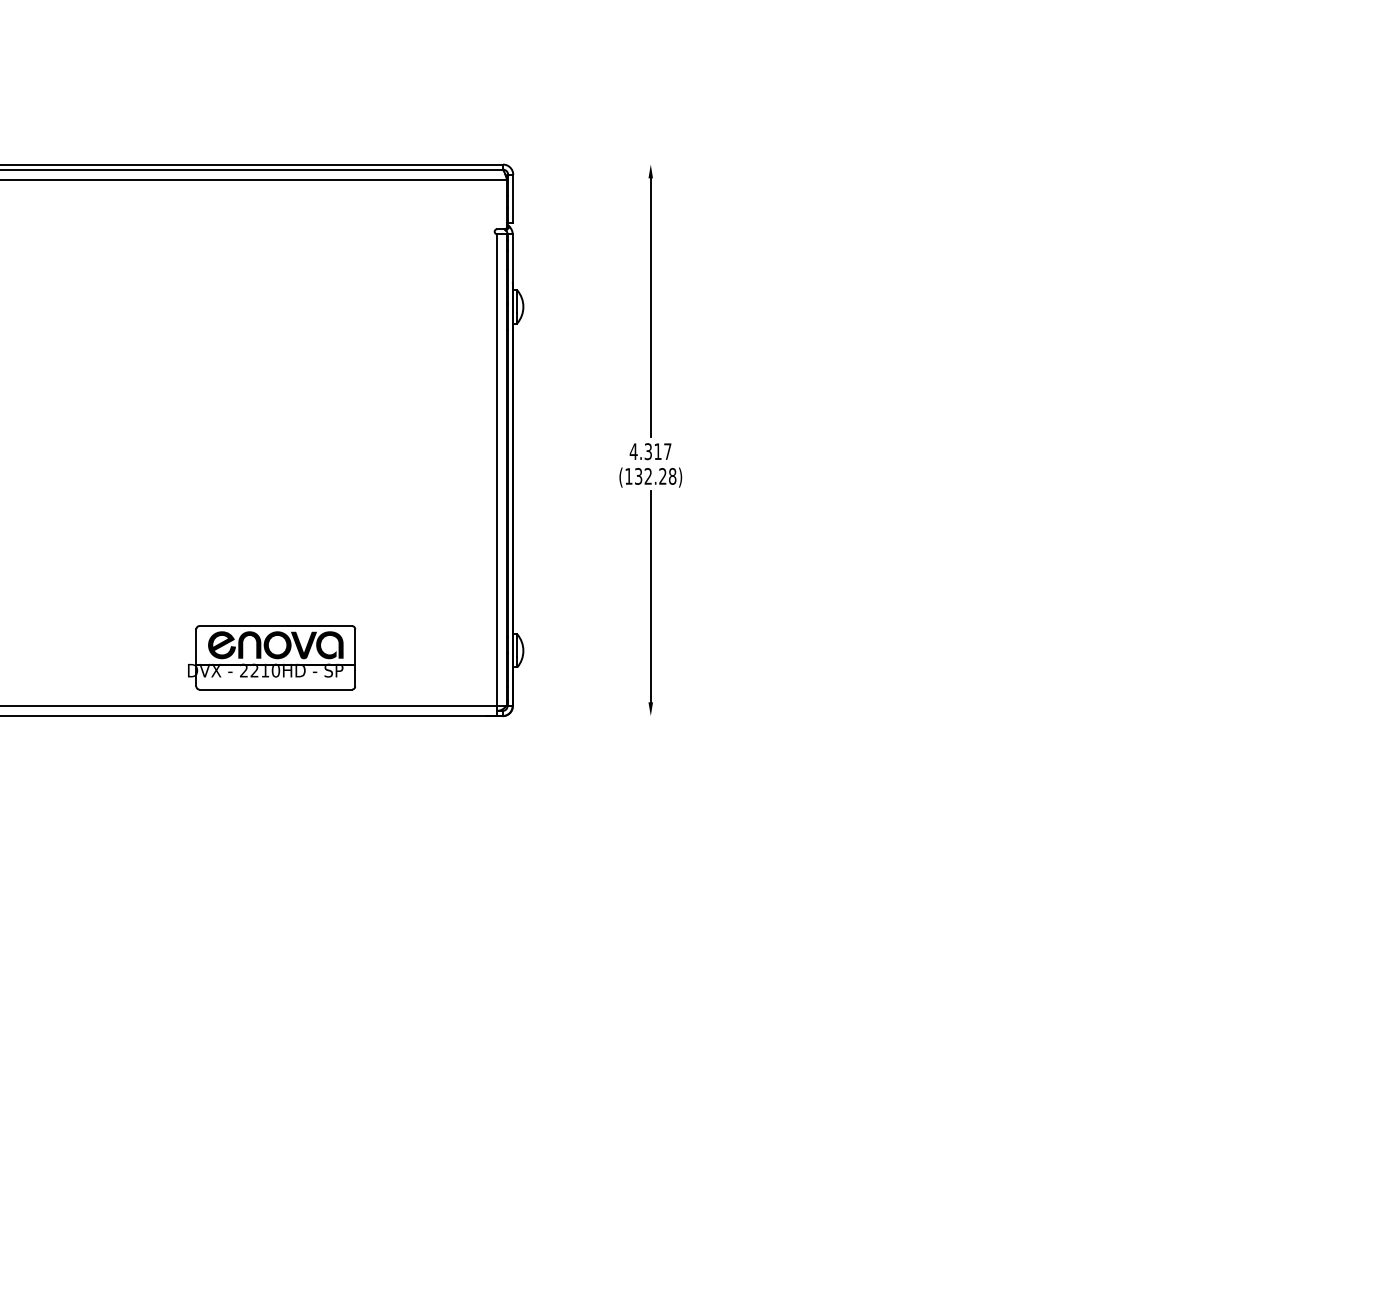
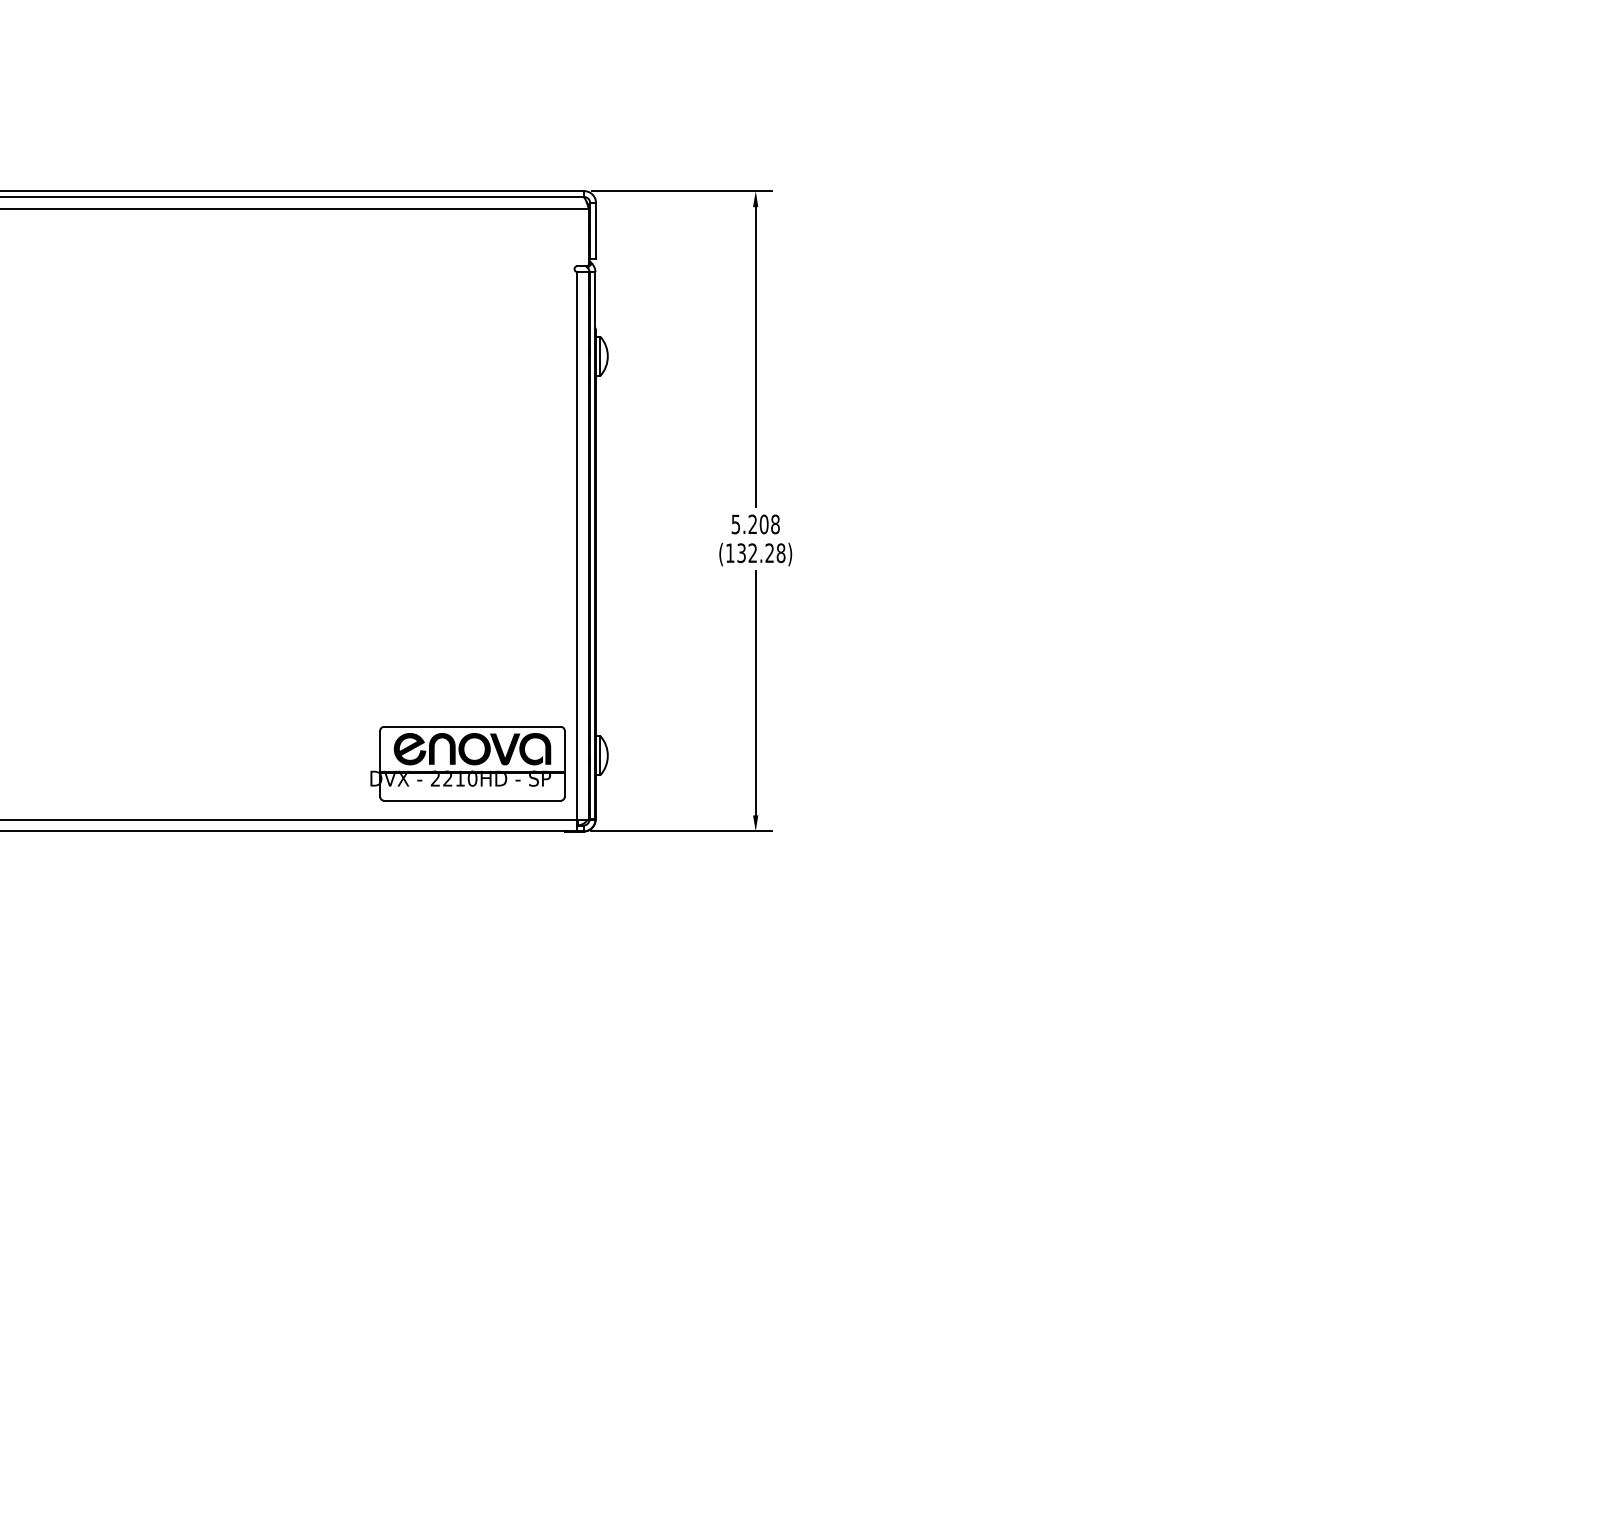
line: (587, 164) -> (682, 191), added
text: (650, 451) -> (755, 524), 4.317 -> 5.208
part: (272, 657) -> (468, 763), moved
line: (587, 716) -> (682, 831), added

